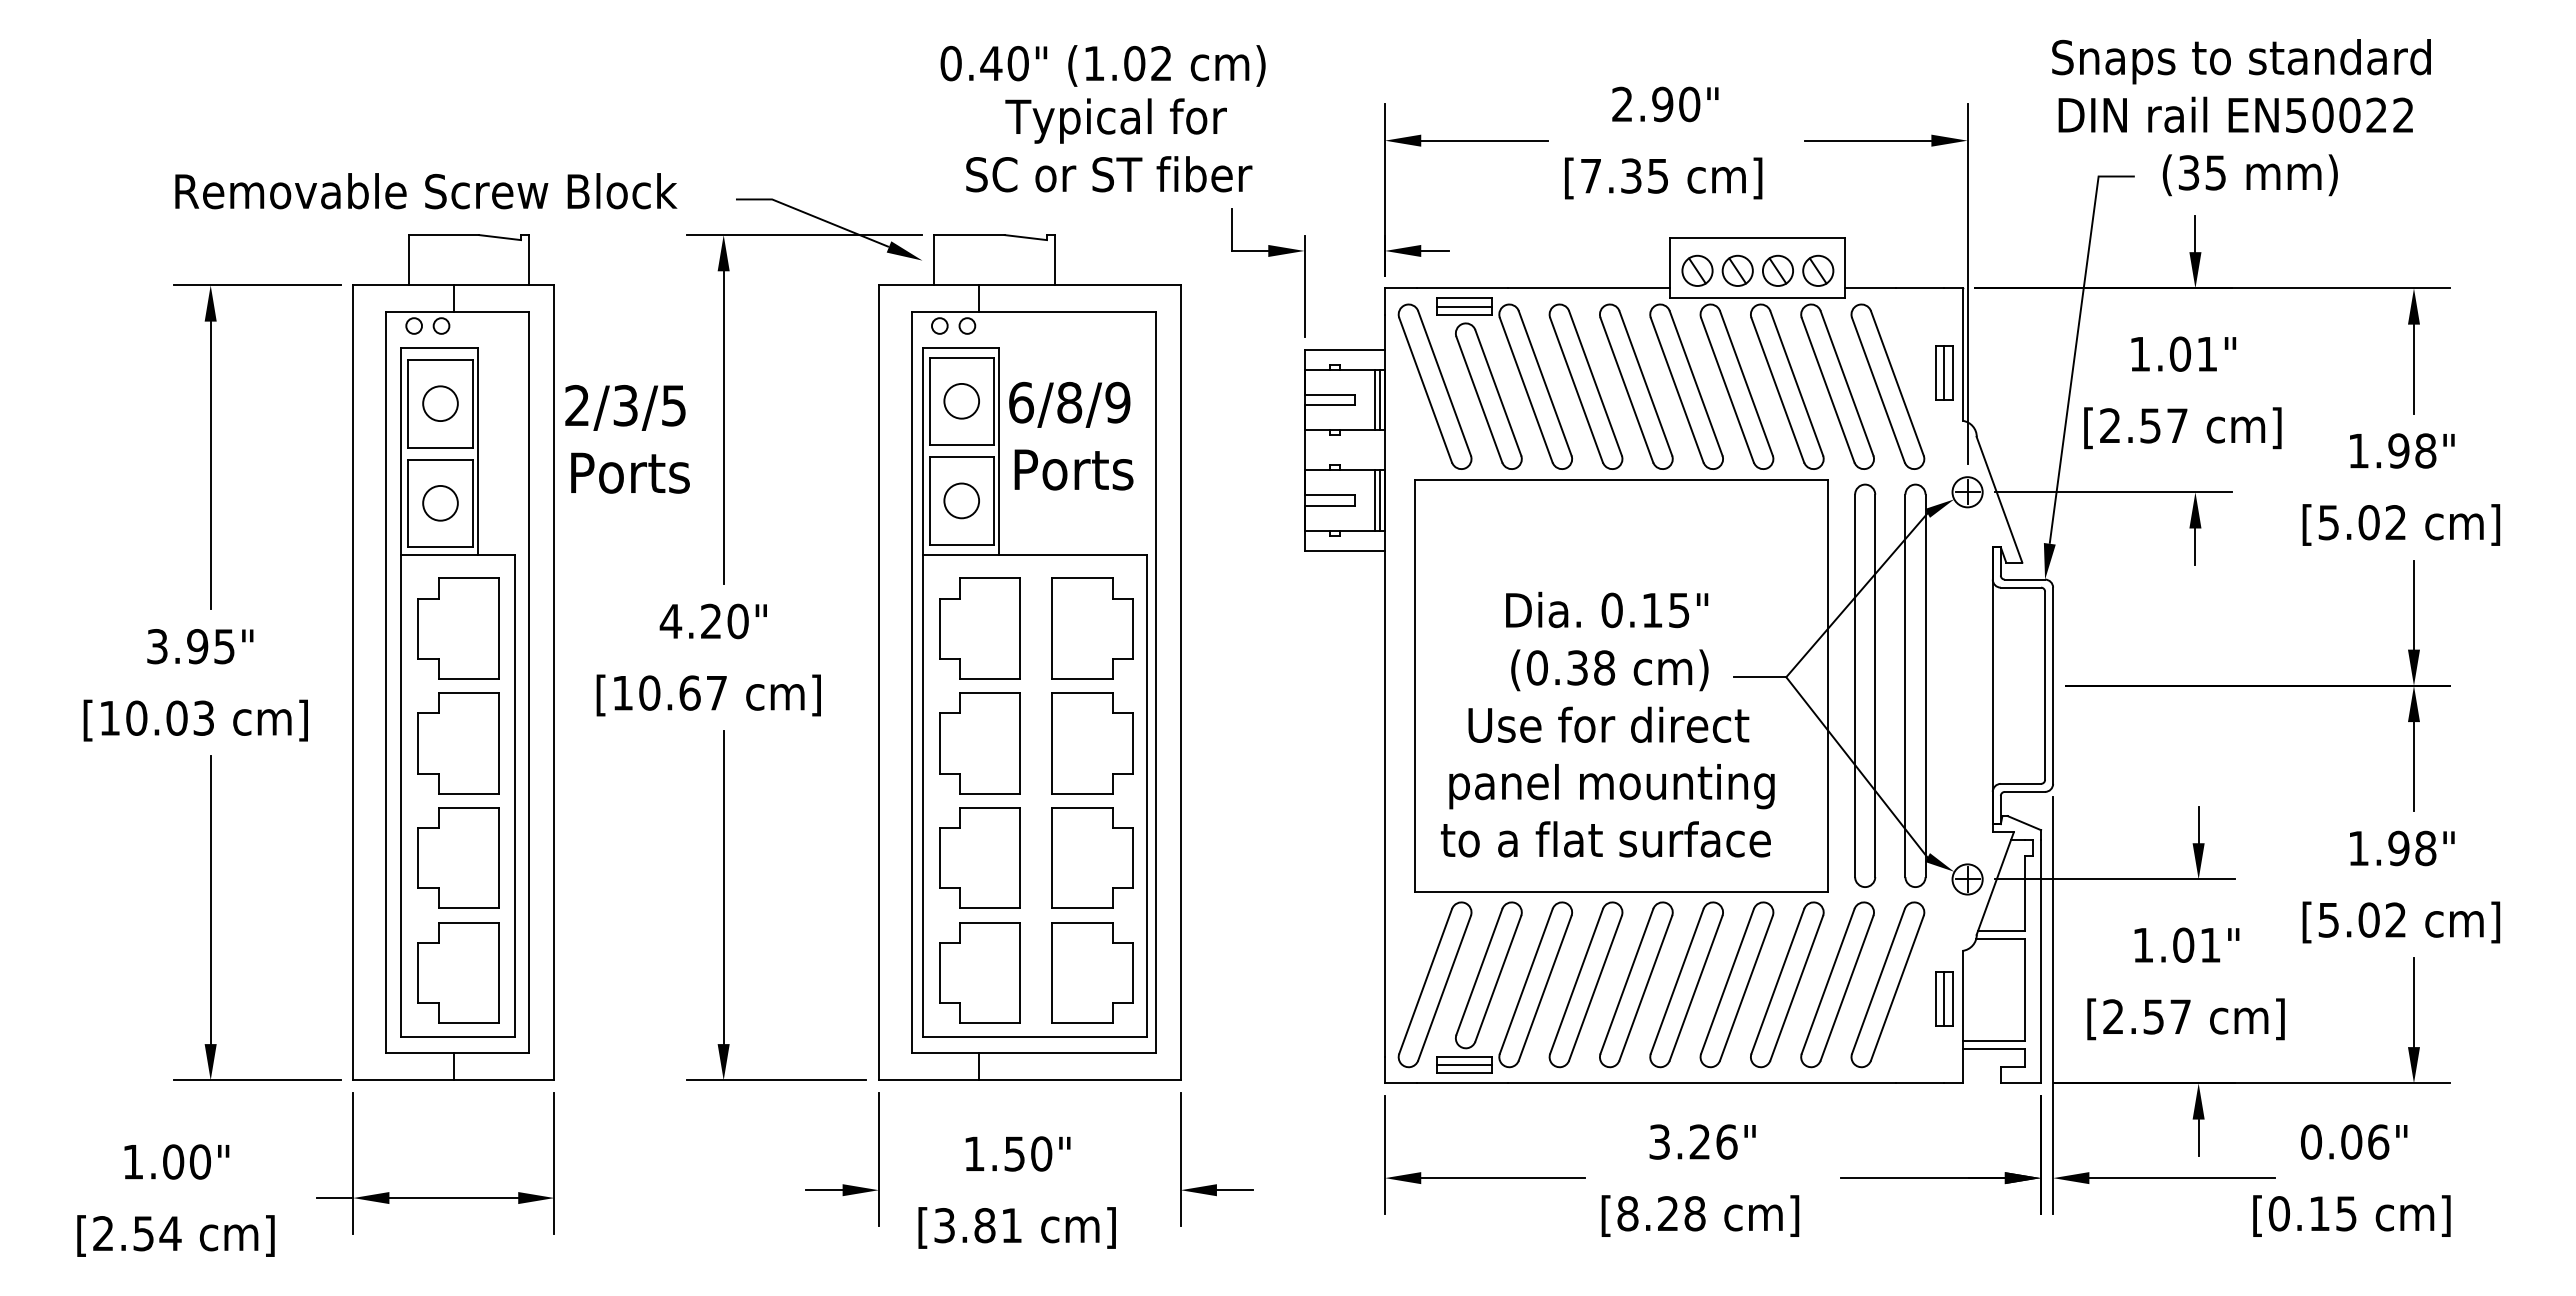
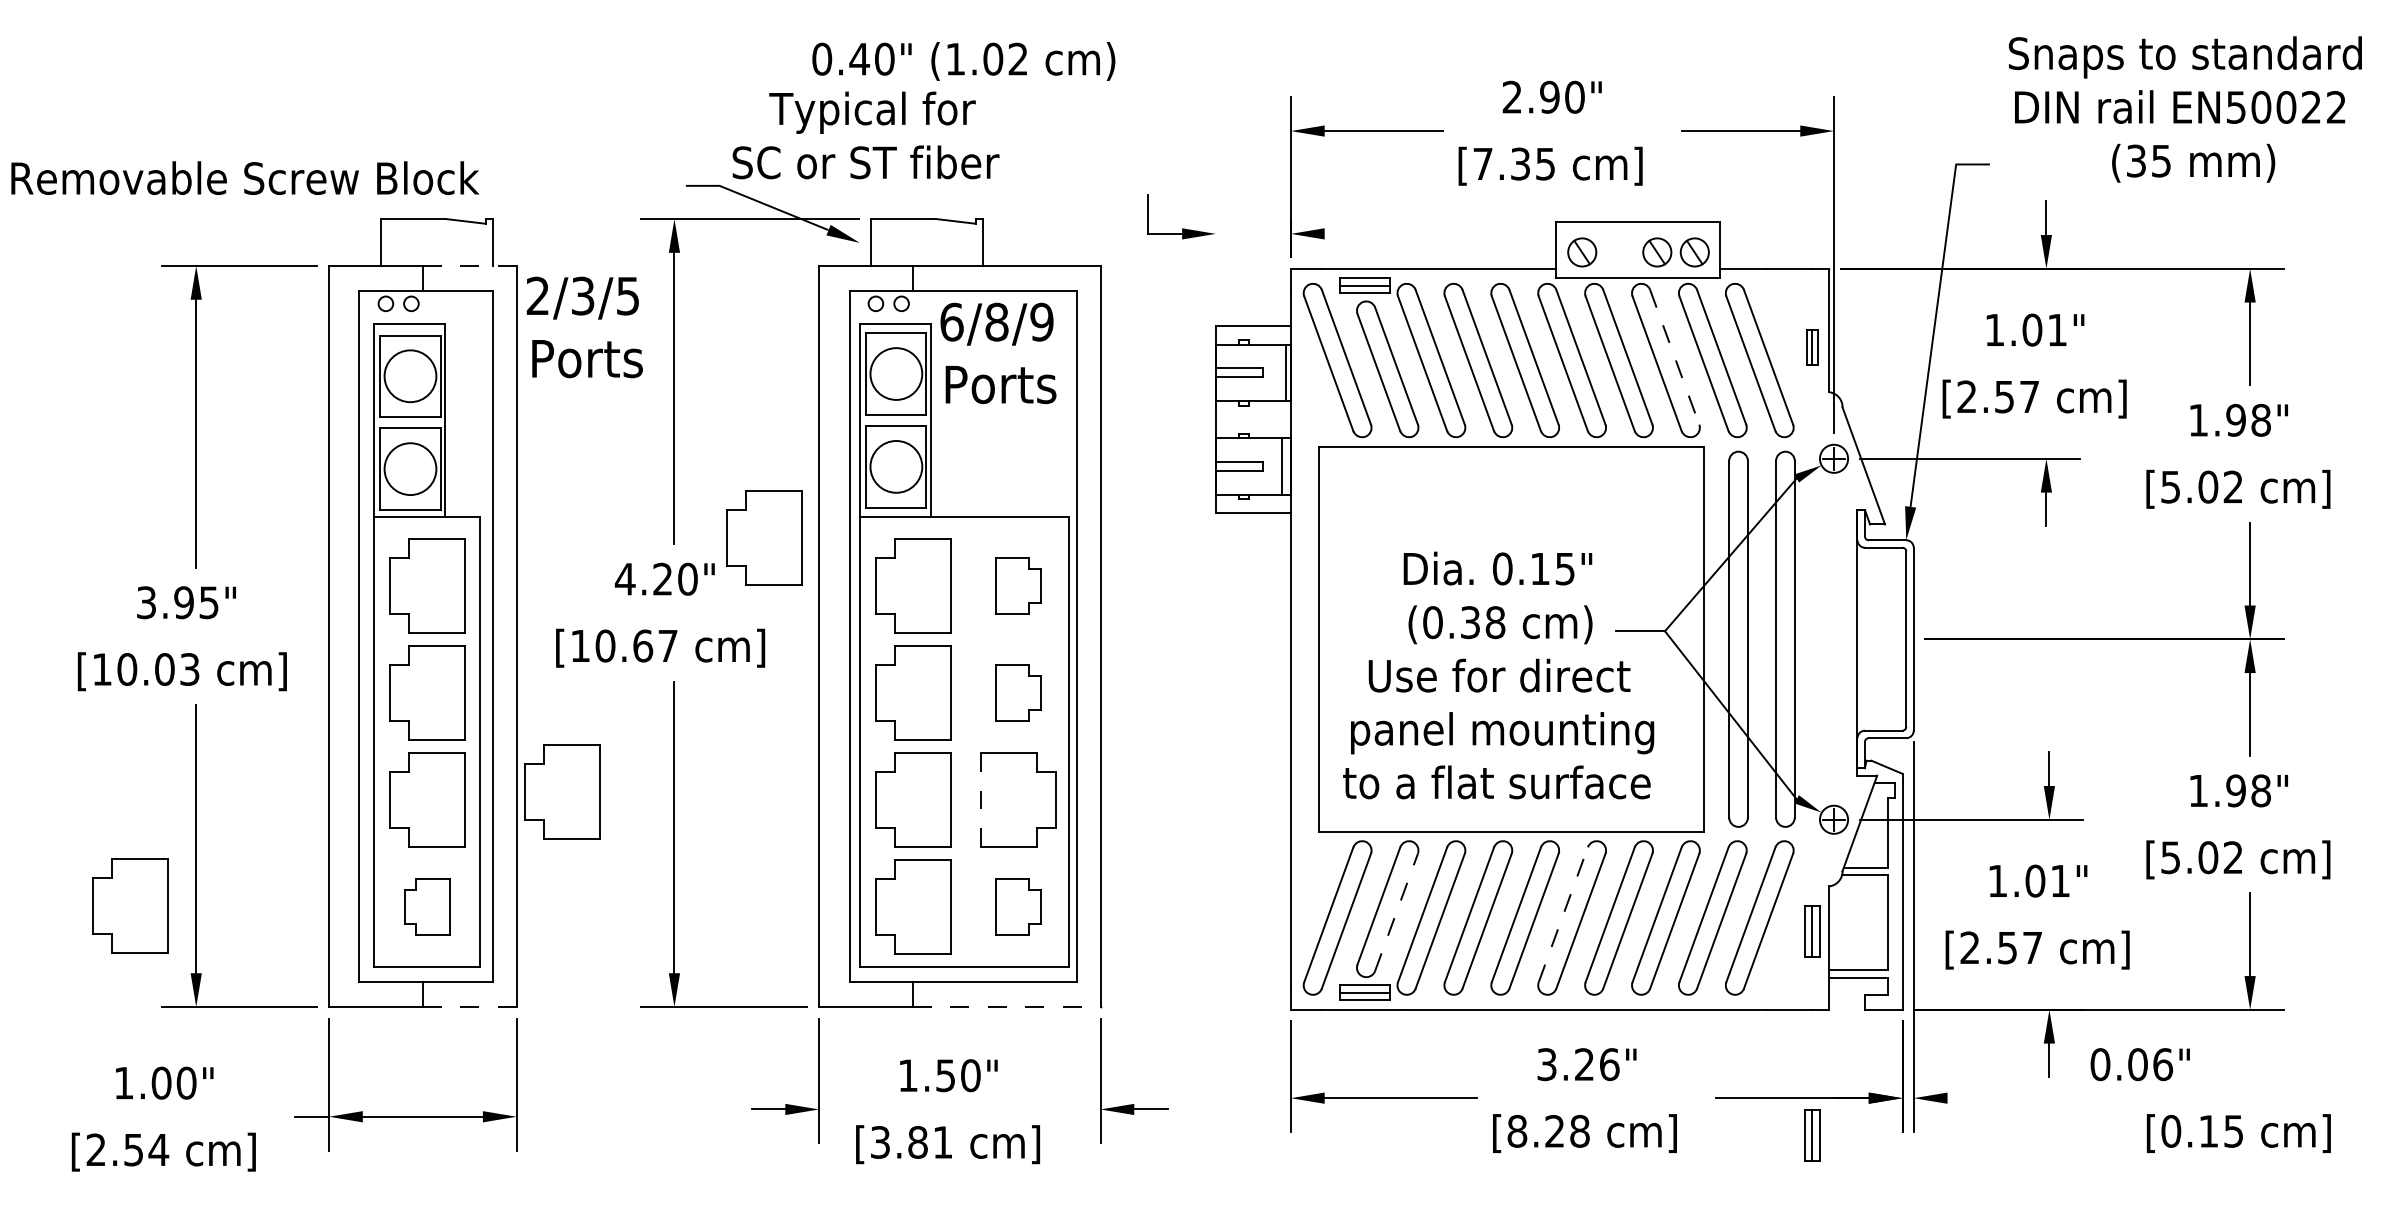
text: (1102, 65) -> (963, 60), moved
text: (2241, 117) -> (2185, 109), moved
text: (1109, 145) -> (866, 135), moved
text: (426, 191) -> (245, 178), moved
line: (1435, 250) -> (1337, 233), removed
part: (1737, 270) -> (1619, 252), removed
line: (504, 285) -> (470, 266), solid -> dashed
line: (1304, 285) -> (1215, 266), removed
part: (1944, 372) -> (1812, 347), size x0.7
line: (1796, 383) -> (1674, 357), solid -> dashed
line: (1374, 399) -> (1281, 372), removed
circle: (961, 400) -> (896, 373), size x1.6
circle: (440, 403) -> (410, 376), size x1.6
text: (1071, 435) -> (998, 352), moved
text: (627, 439) -> (584, 327), moved
circle: (961, 500) -> (896, 466), size x1.6
line: (1379, 500) -> (1285, 466), removed
circle: (440, 502) -> (410, 468), size x1.6
part: (819, 577) -> (763, 538), added
part: (1092, 628) -> (1018, 585), size x0.6
part: (1092, 743) -> (1018, 693), size x0.6
part: (603, 849) -> (562, 791), added
line: (1052, 858) -> (980, 800), solid -> dashed
part: (140, 971) -> (130, 905), added
part: (458, 972) -> (427, 906), size x0.6
part: (1092, 972) -> (1018, 906), size x0.6
line: (1498, 978) -> (1396, 912), solid -> dashed
line: (1677, 980) -> (1563, 913), solid -> dashed
line: (504, 1080) -> (470, 1007), solid -> dashed
line: (1080, 1080) -> (1007, 1007), solid -> dashed
text: (2354, 1141) -> (2140, 1064), moved
line: (2182, 1178) -> (2034, 1098), removed
text: (2351, 1215) -> (2238, 1133), moved
part: (1944, 1217) -> (1812, 1134), added

